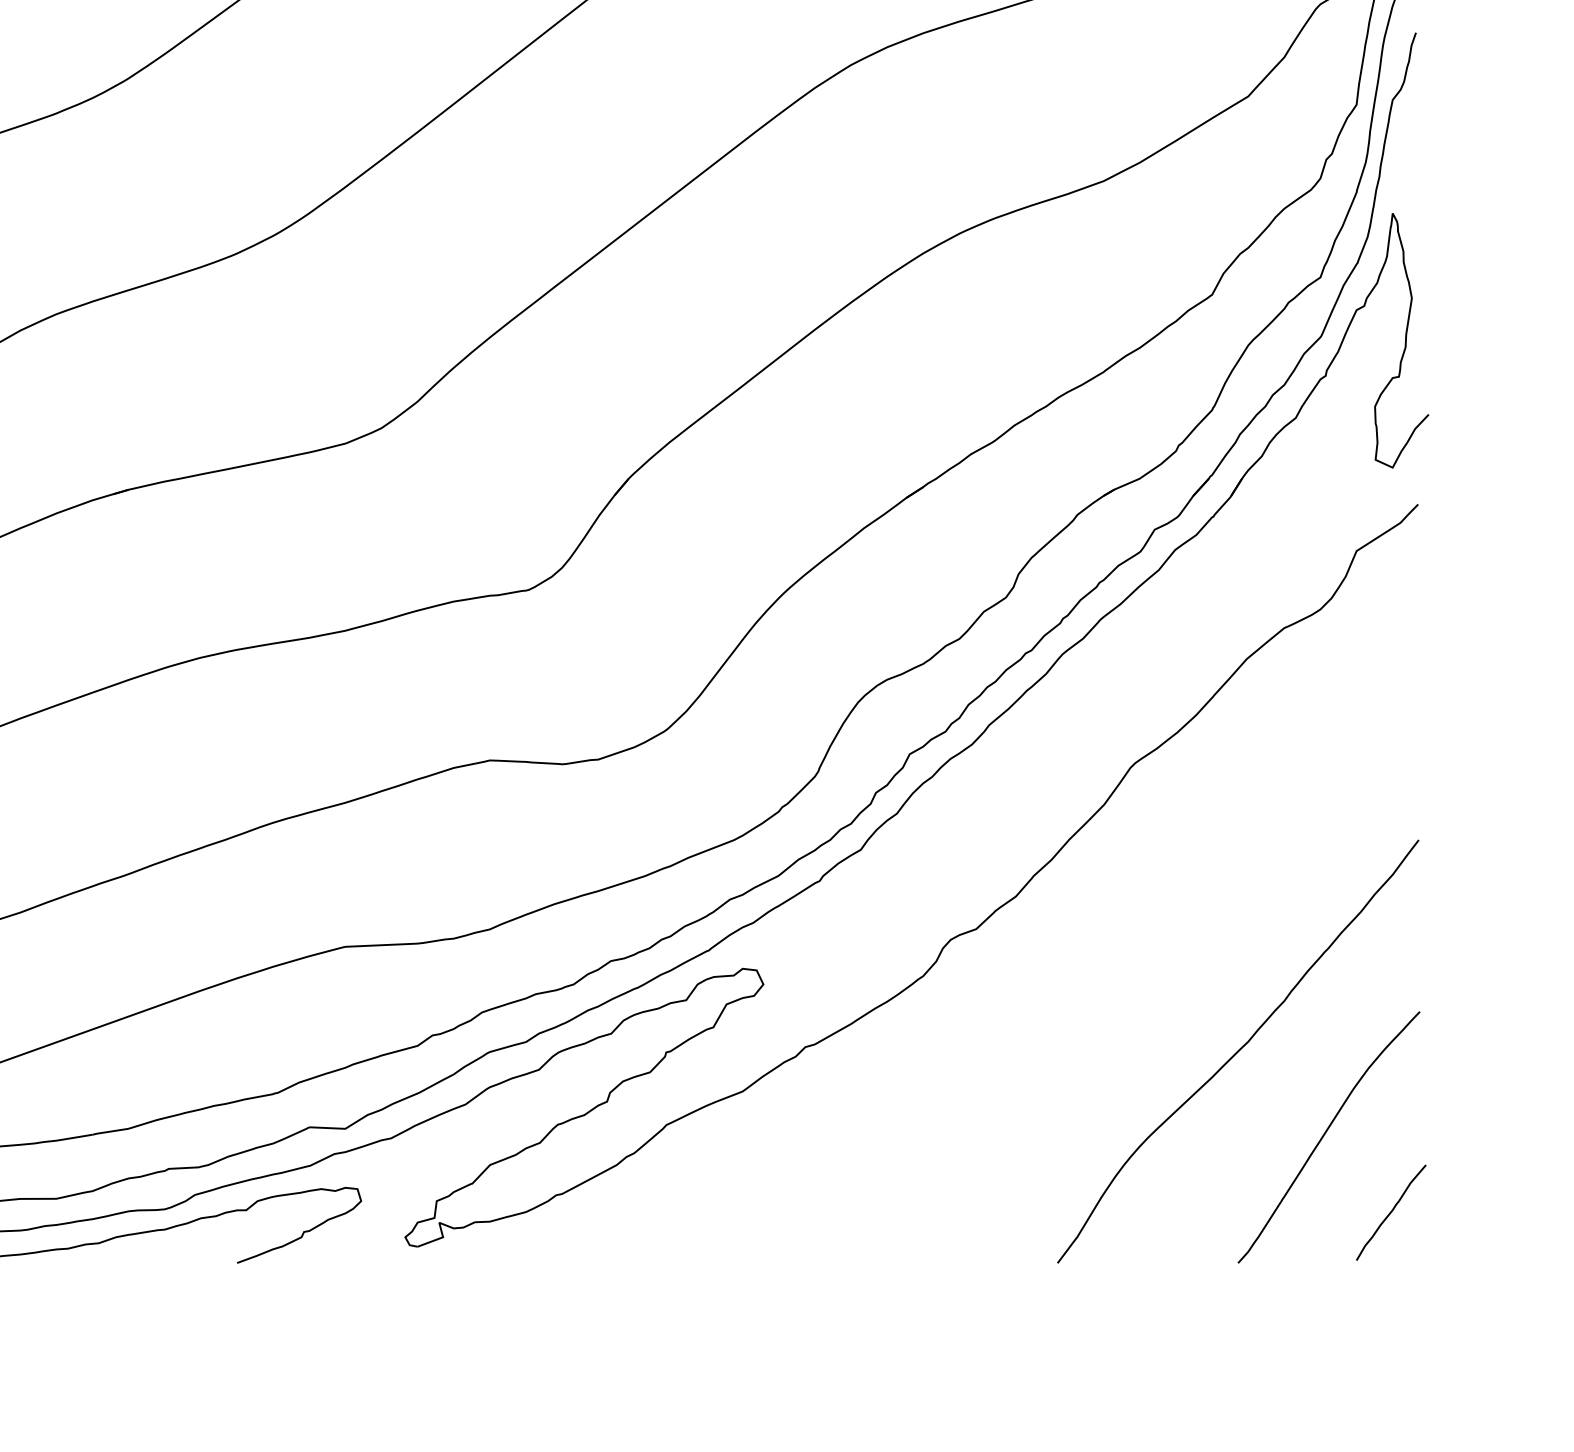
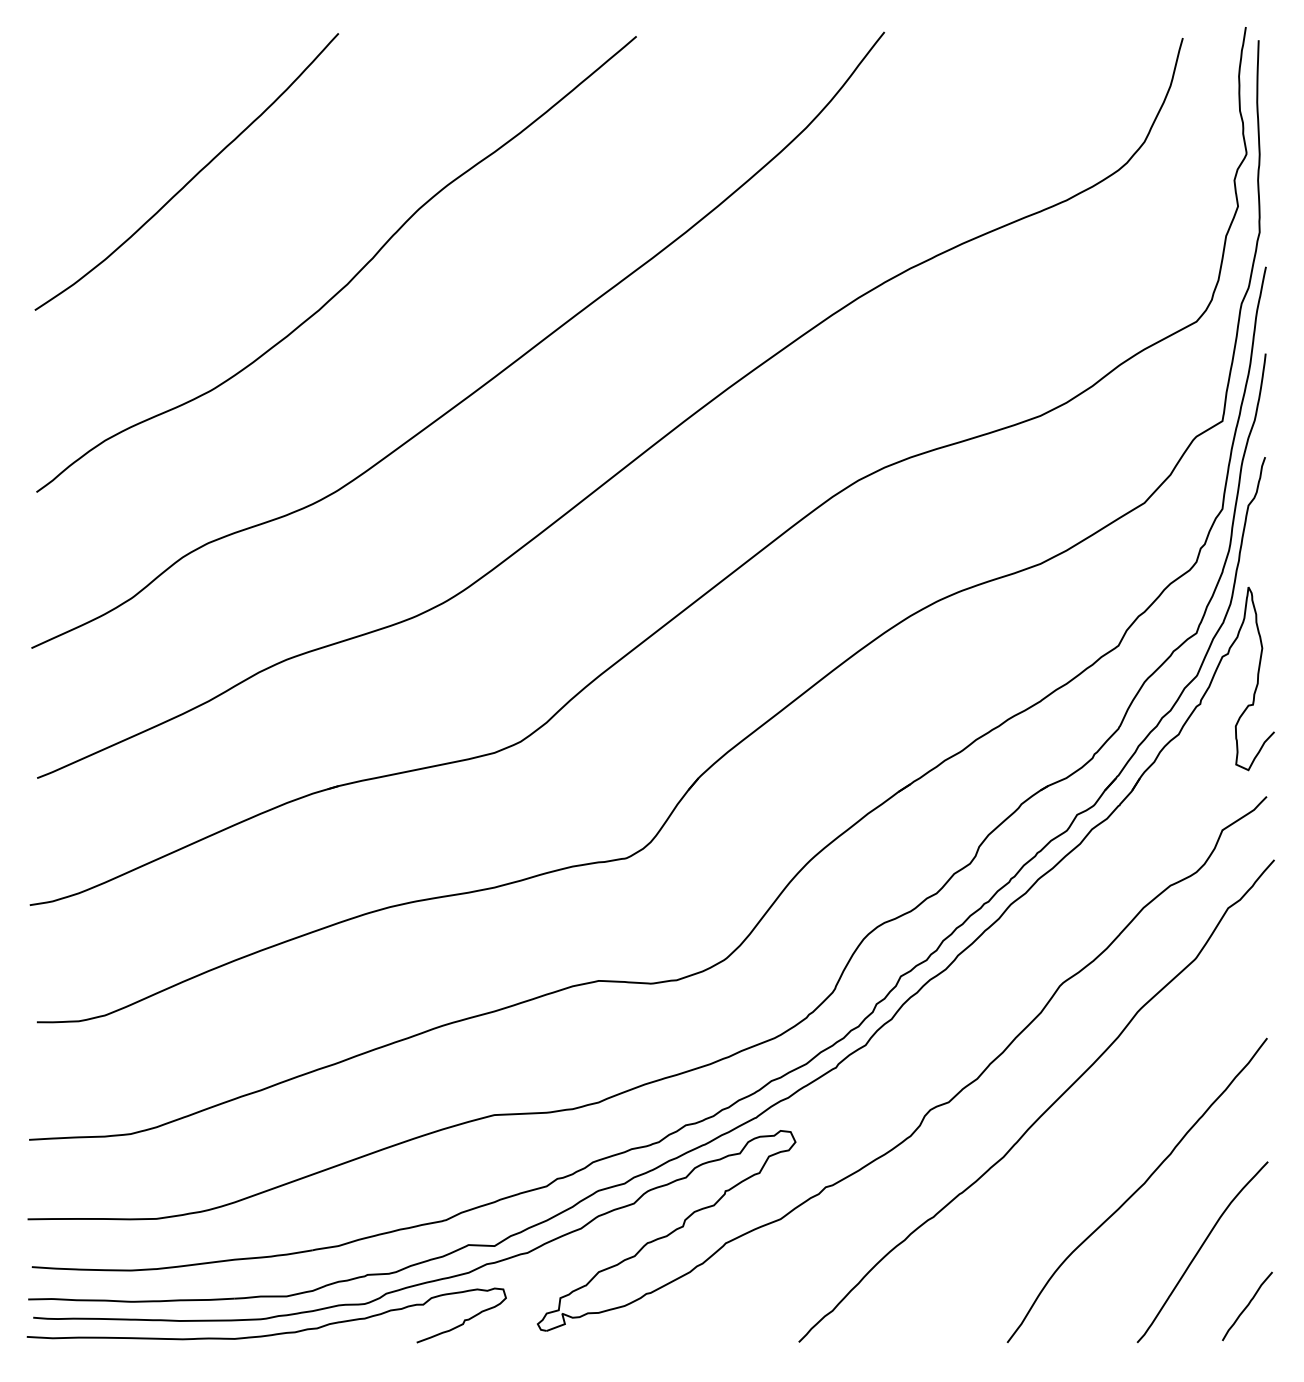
curve: (1112, 939) -> (1046, 1109), added

